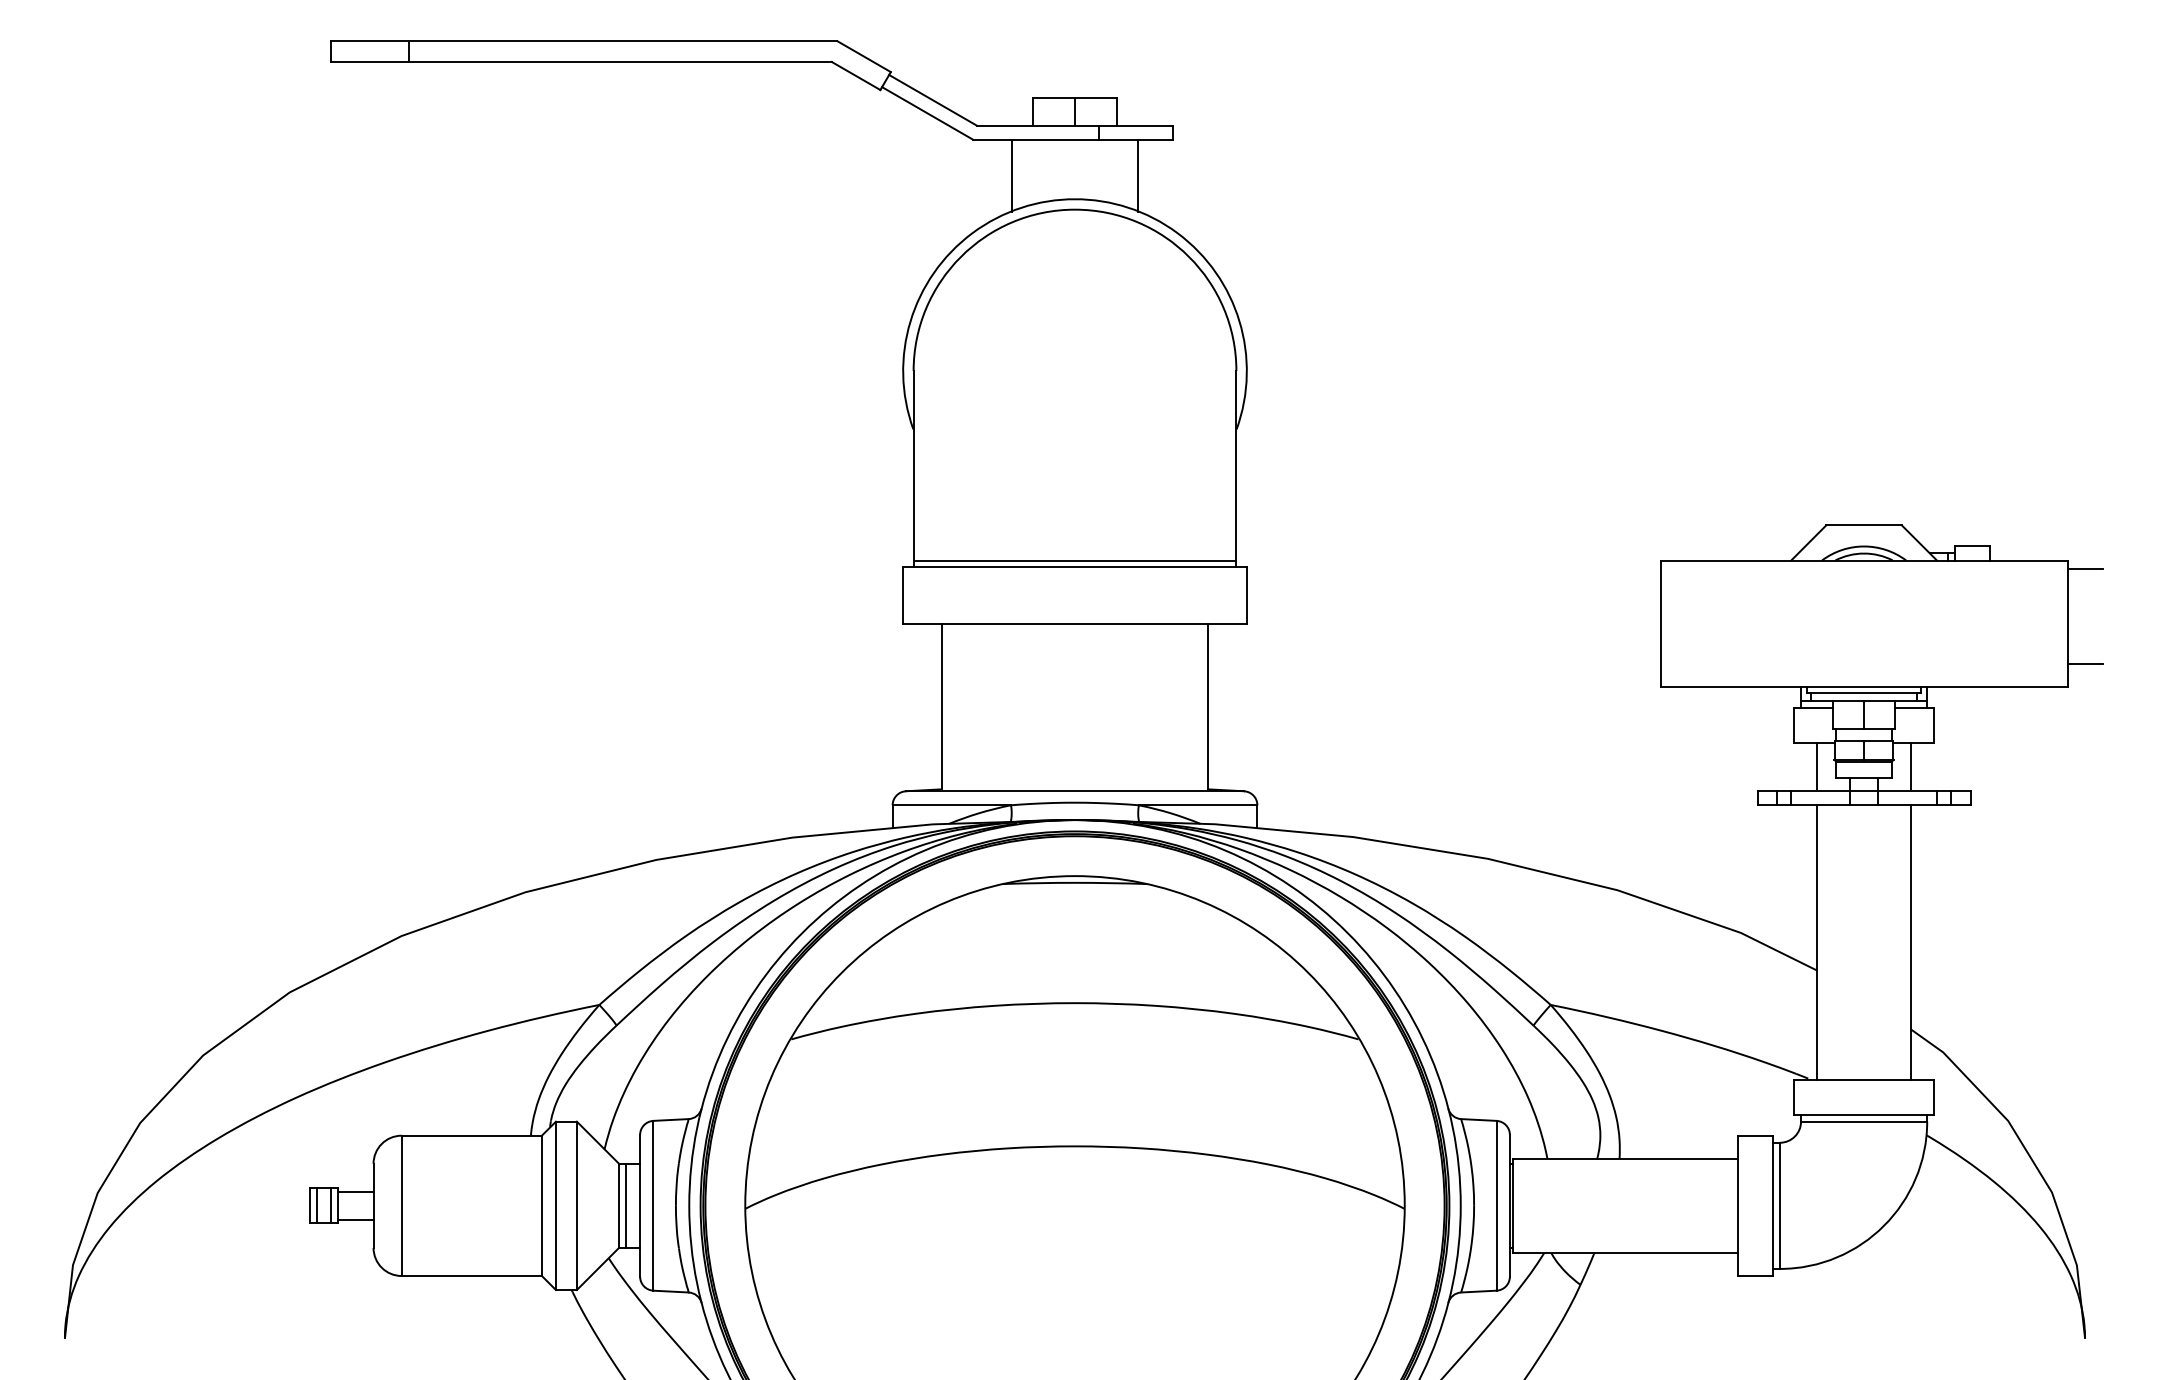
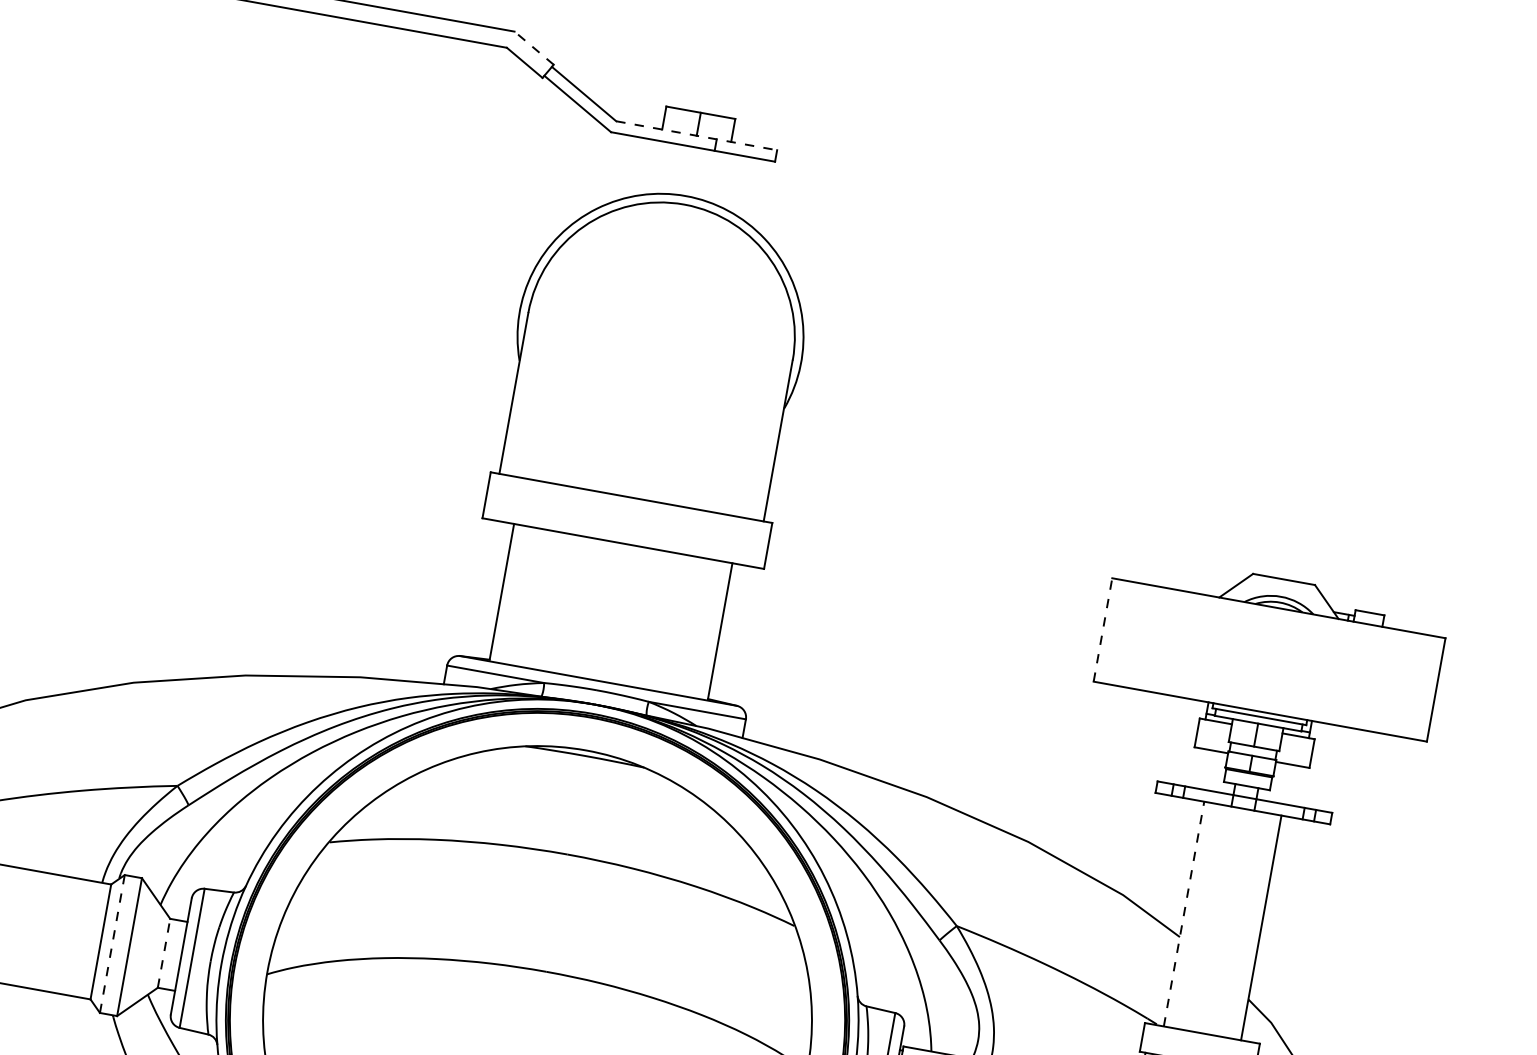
line: (864, 56) -> (534, 48), solid -> dashed
line: (1075, 125) -> (697, 135), solid -> dashed
line: (1011, 175) -> (637, 167), removed
line: (1138, 175) -> (741, 185), removed
line: (1074, 560) -> (632, 491), removed
line: (2084, 569) -> (1458, 648), removed
line: (1660, 623) -> (1102, 629), solid -> dashed
line: (2084, 663) -> (1444, 725), removed
line: (1816, 766) -> (1209, 769), removed
line: (1911, 766) -> (1287, 783), removed
line: (1816, 941) -> (1183, 913), solid -> dashed
line: (555, 1205) -> (112, 943), solid -> dashed
line: (619, 1205) -> (164, 953), solid -> dashed
line: (626, 1205) -> (170, 954), removed

